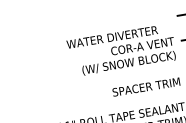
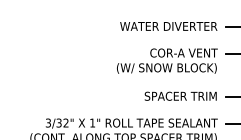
text: (112, 37) -> (168, 26), moved

